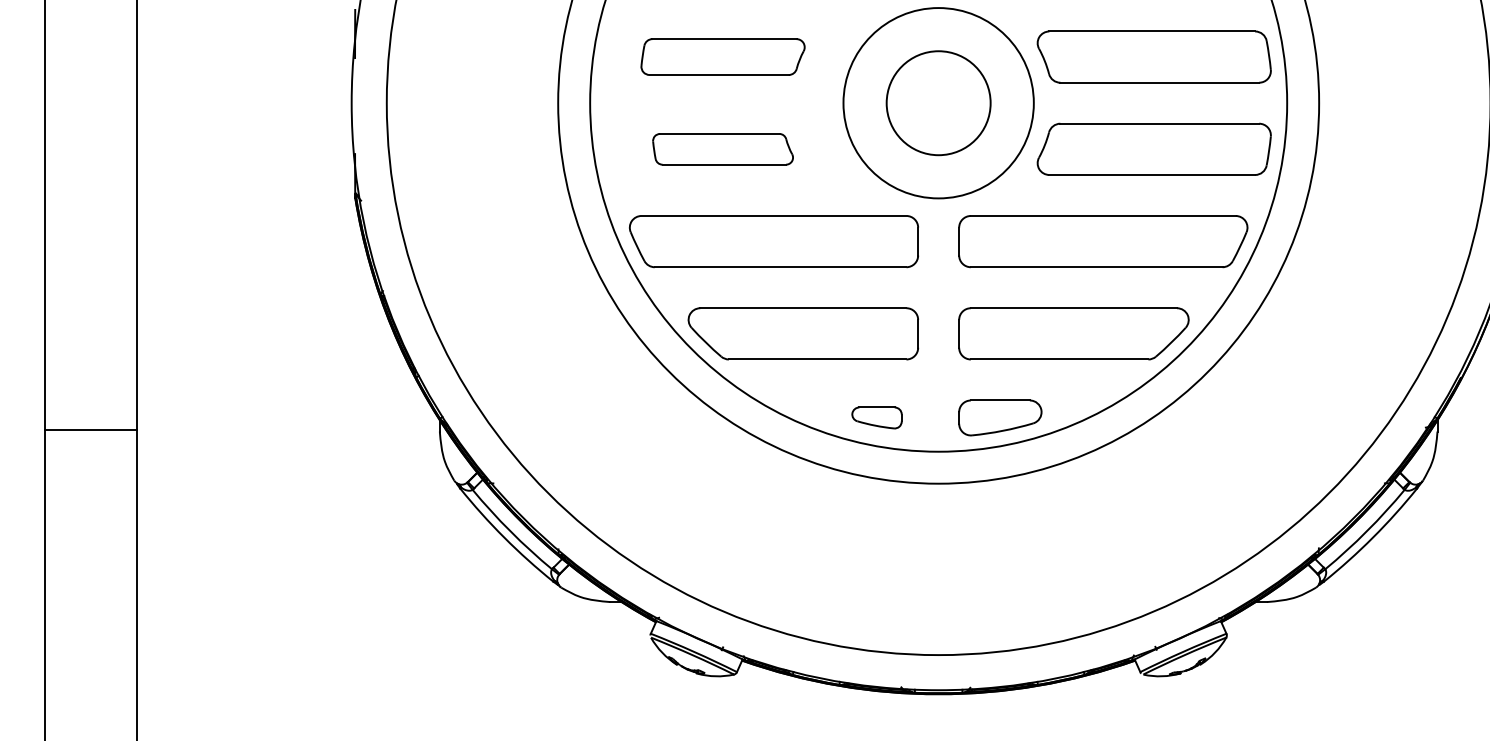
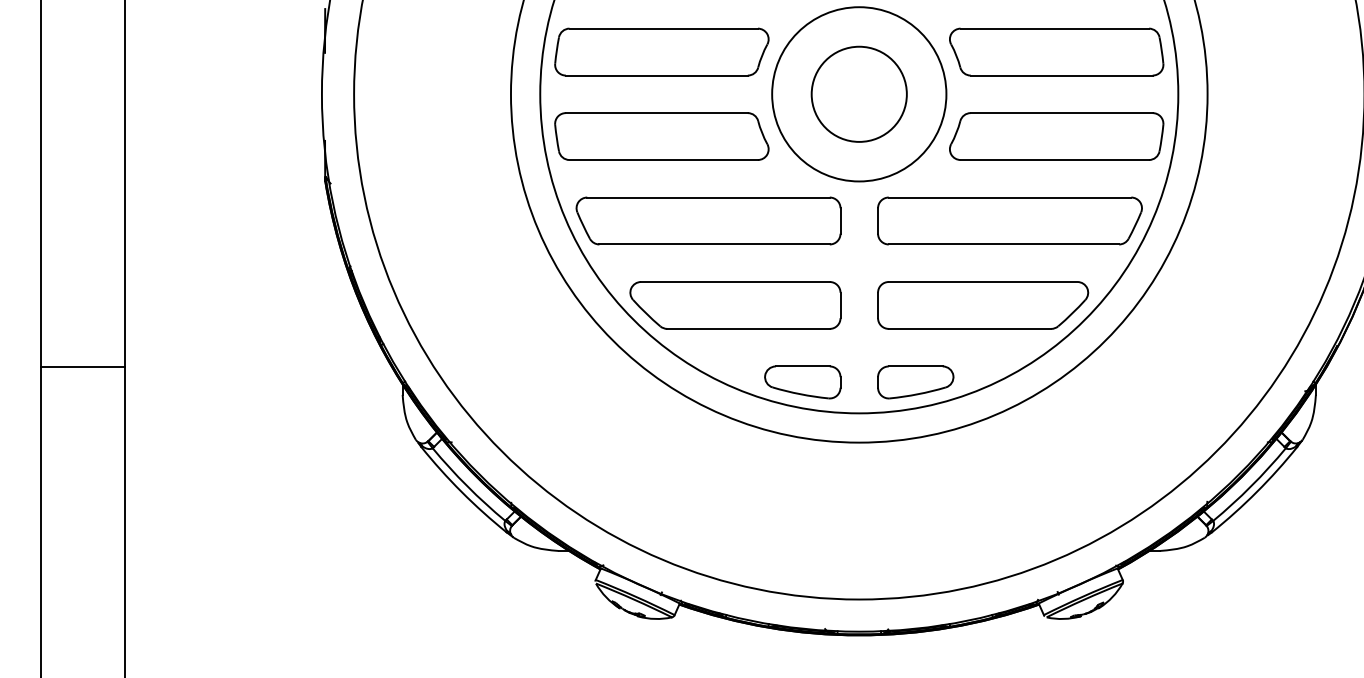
part: (722, 56) -> (661, 51), size x1.43
part: (722, 149) -> (661, 136), size x1.67
part: (876, 418) -> (802, 382), size x1.67
line: (90, 430) -> (82, 366), moved

